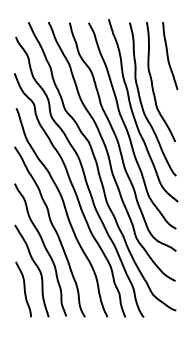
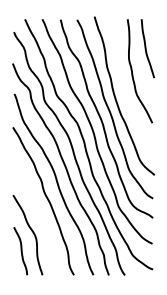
curve: (142, 103) -> (123, 89), removed
curve: (44, 248) -> (38, 215), removed

